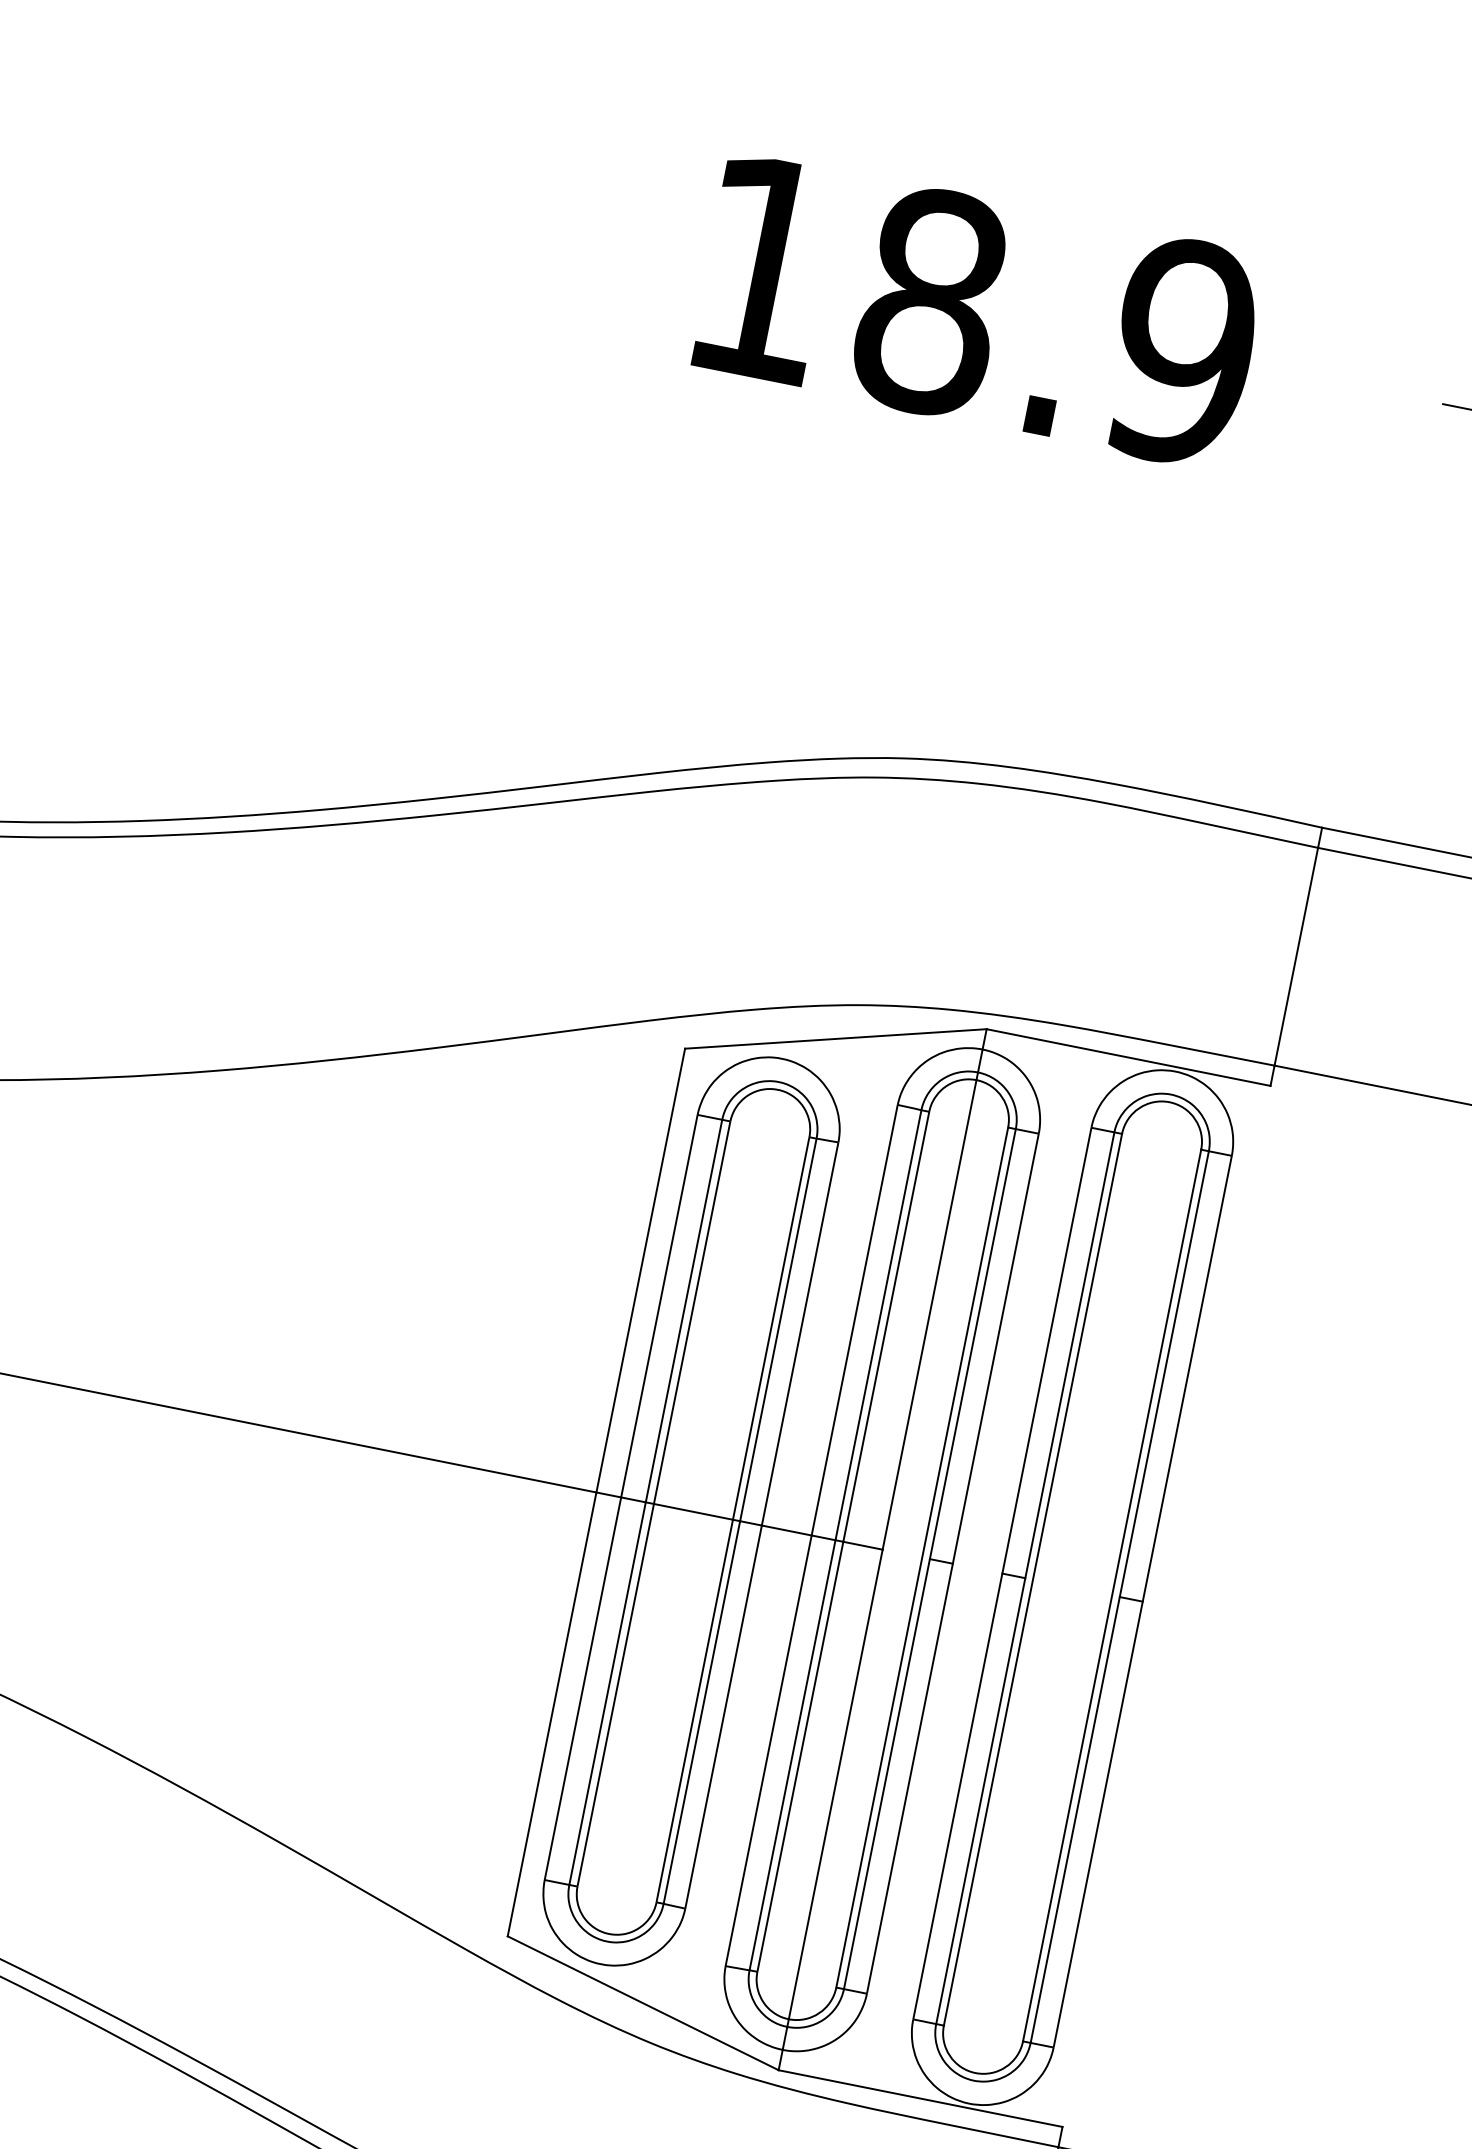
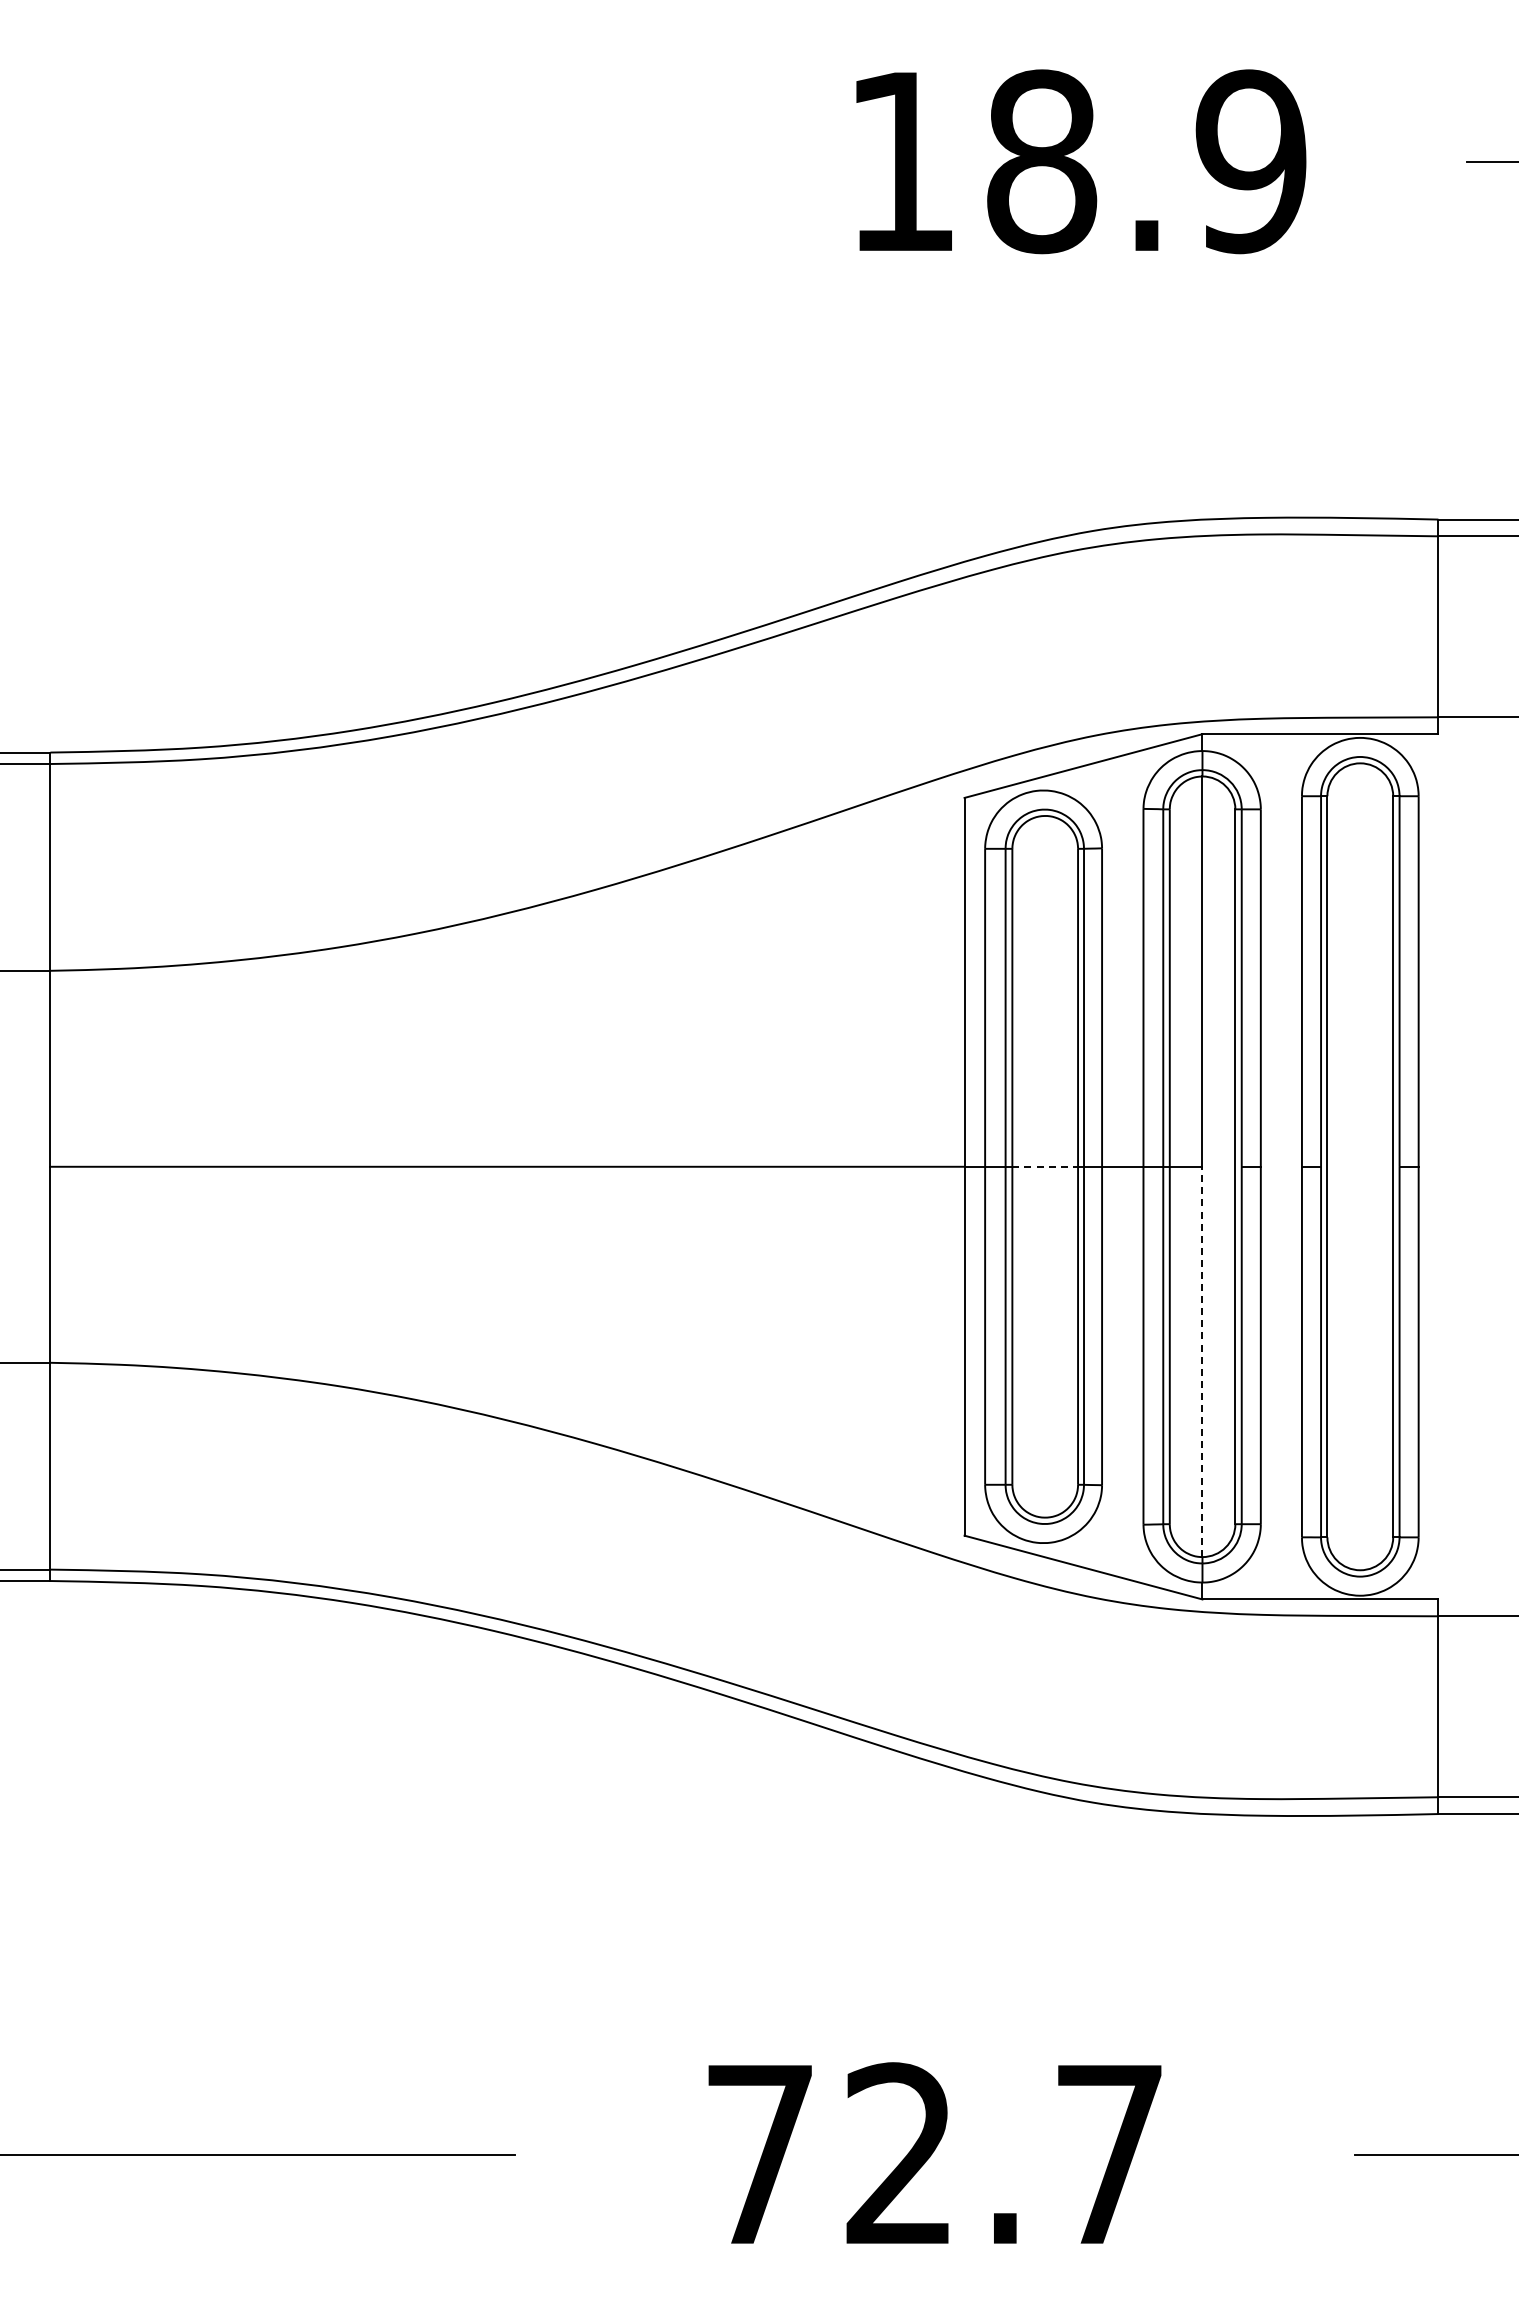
line: (693, 1511) -> (1045, 1166), solid -> dashed
line: (835, 1783) -> (1202, 1361), solid -> dashed

